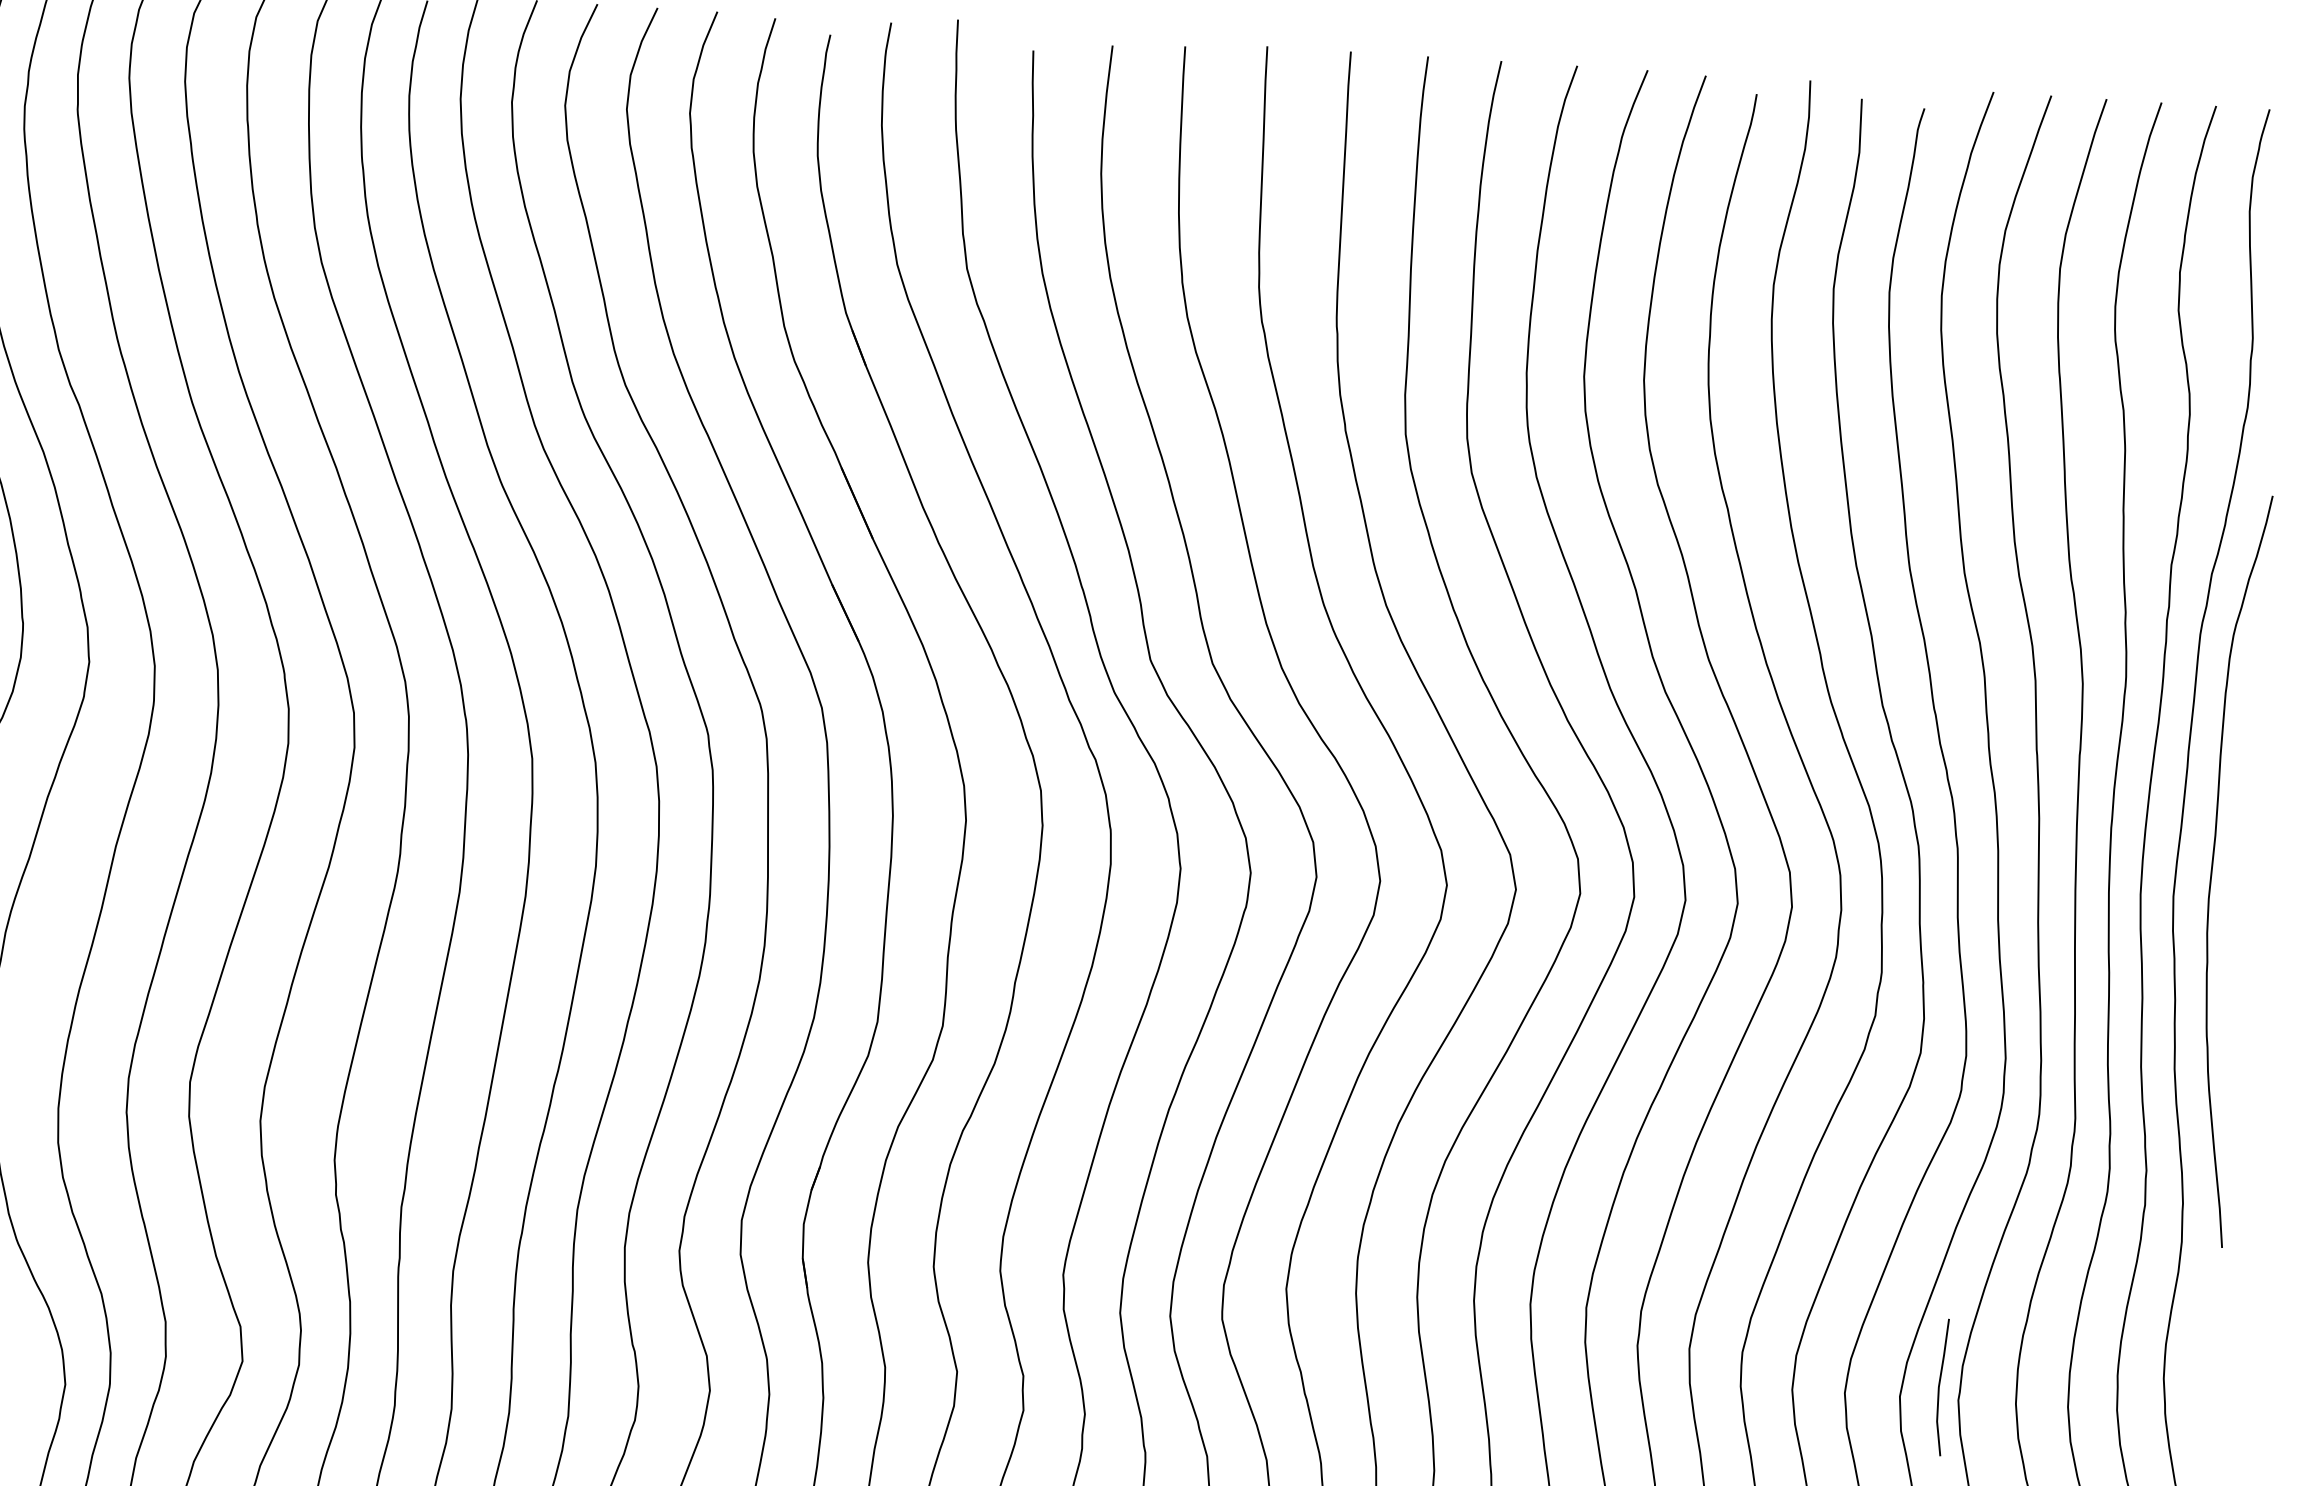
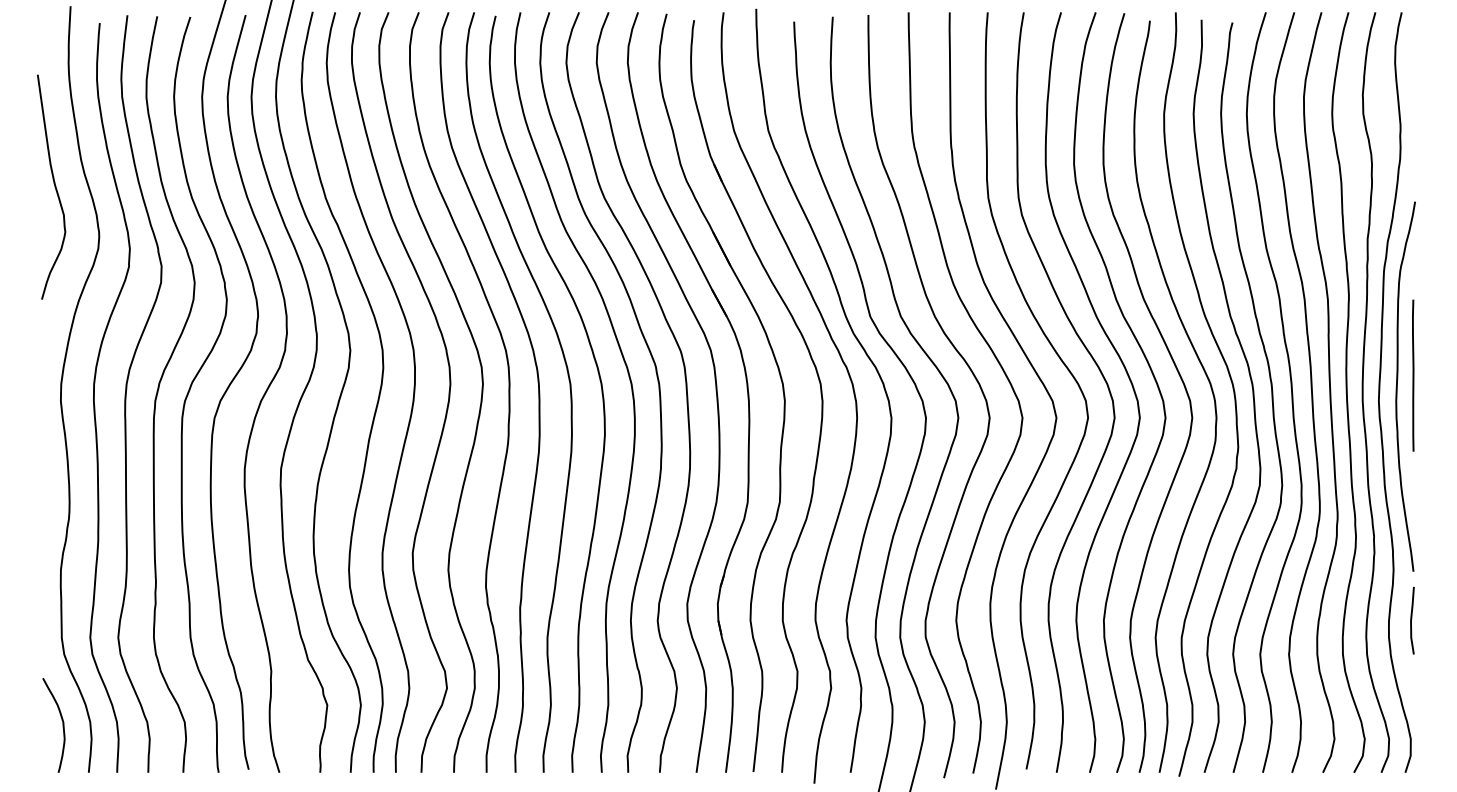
line: (2247, 849) -> (1413, 375), added
line: (1941, 1384) -> (1412, 619), moved

